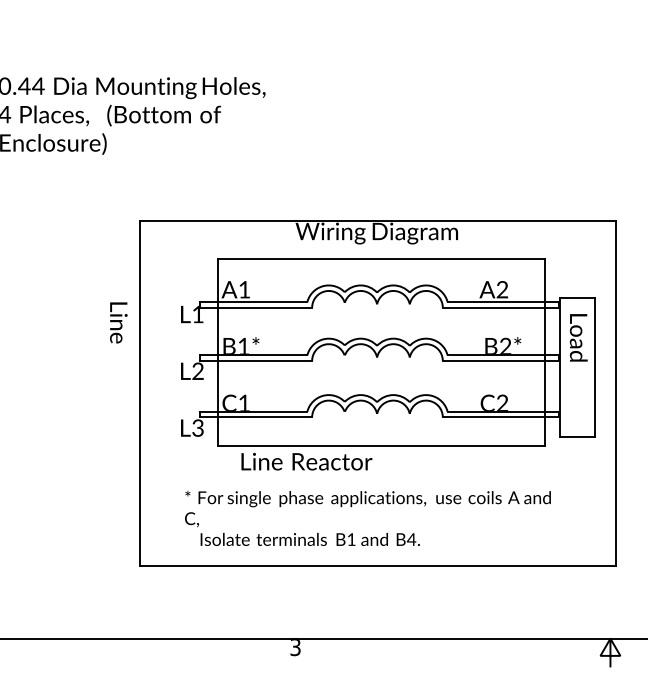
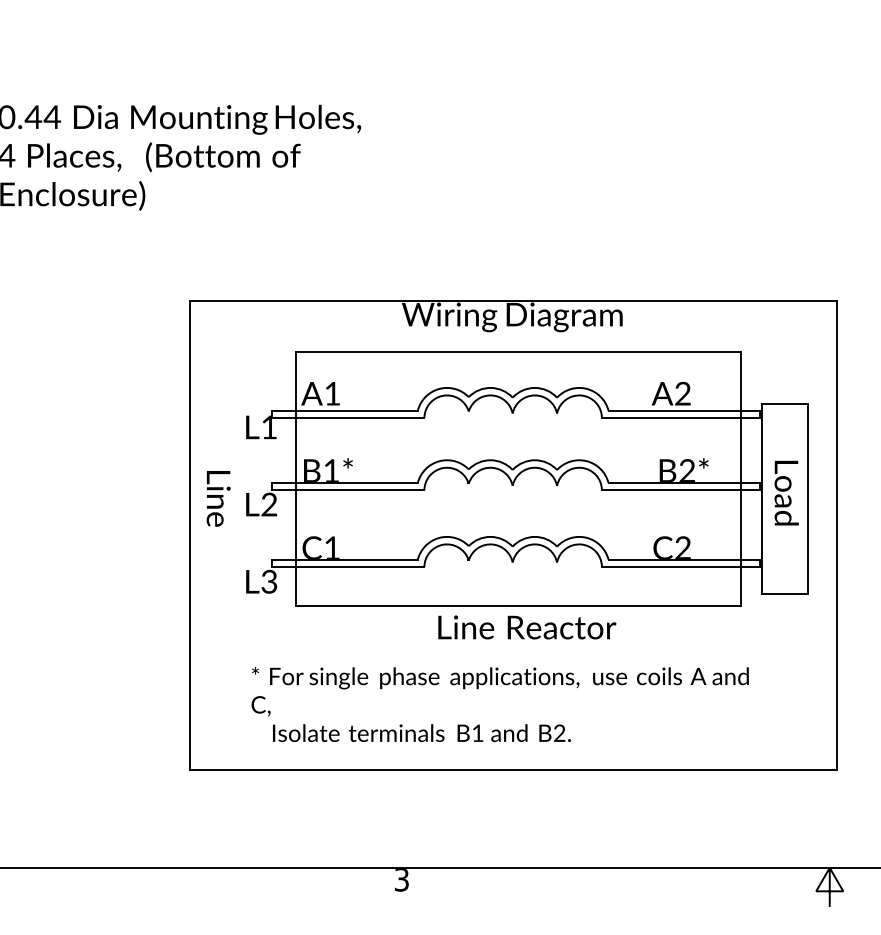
text: (118, 322) -> (218, 498), moved
text: (578, 337) -> (786, 492), moved
text: (307, 461) -> (527, 627), moved
text: (411, 539) -> (559, 732), B4. -> B2.

